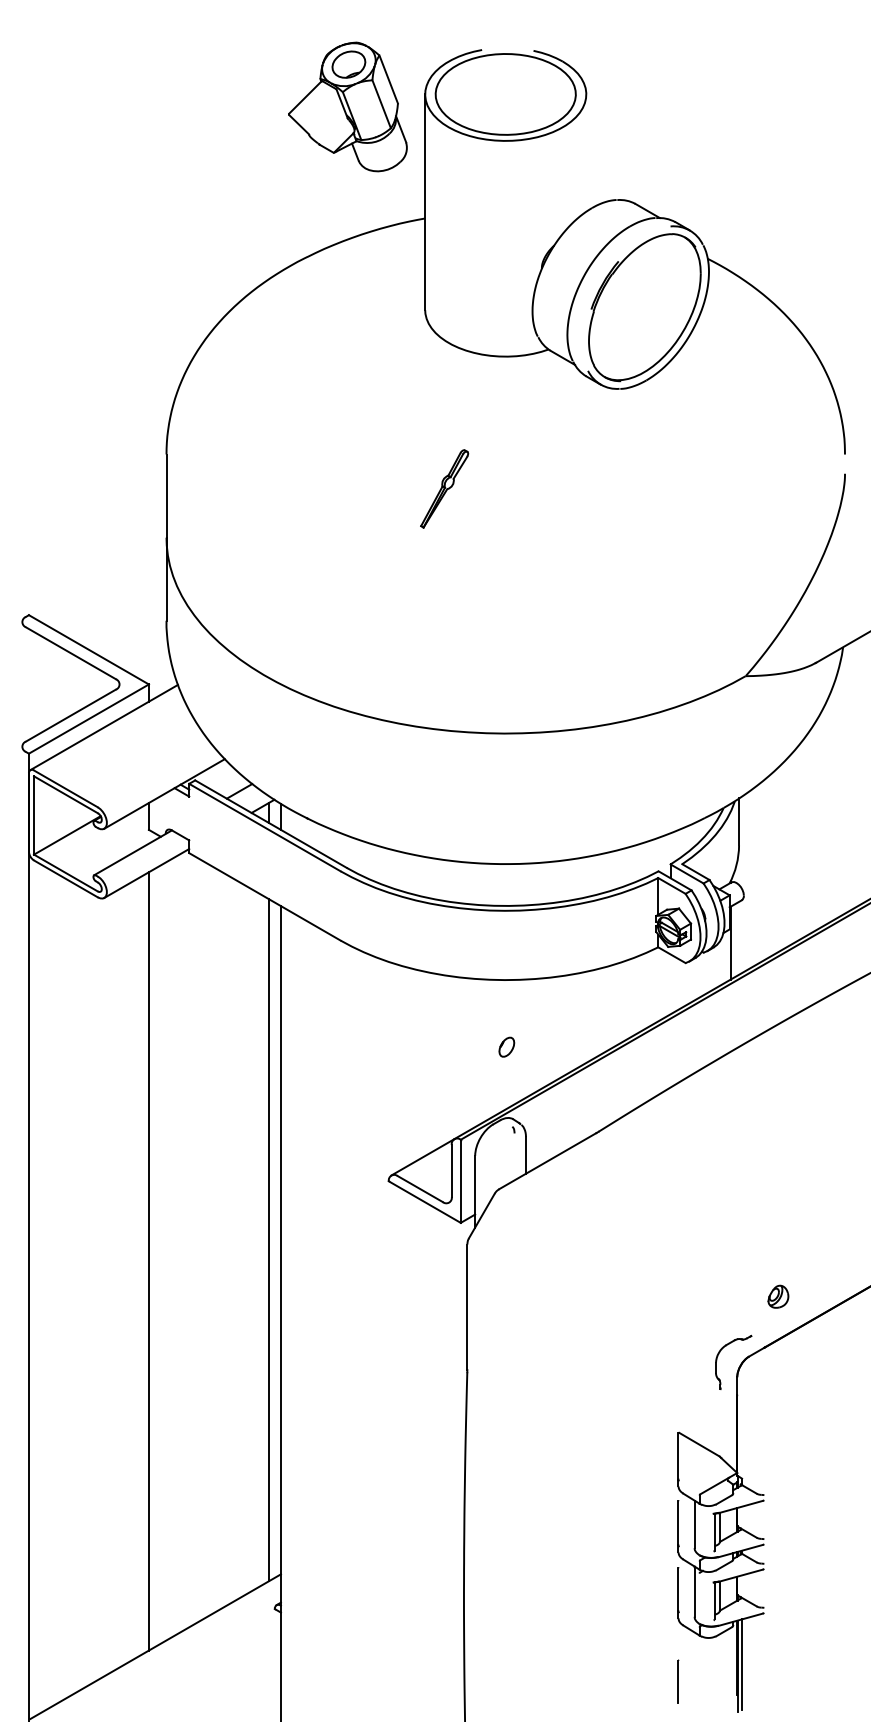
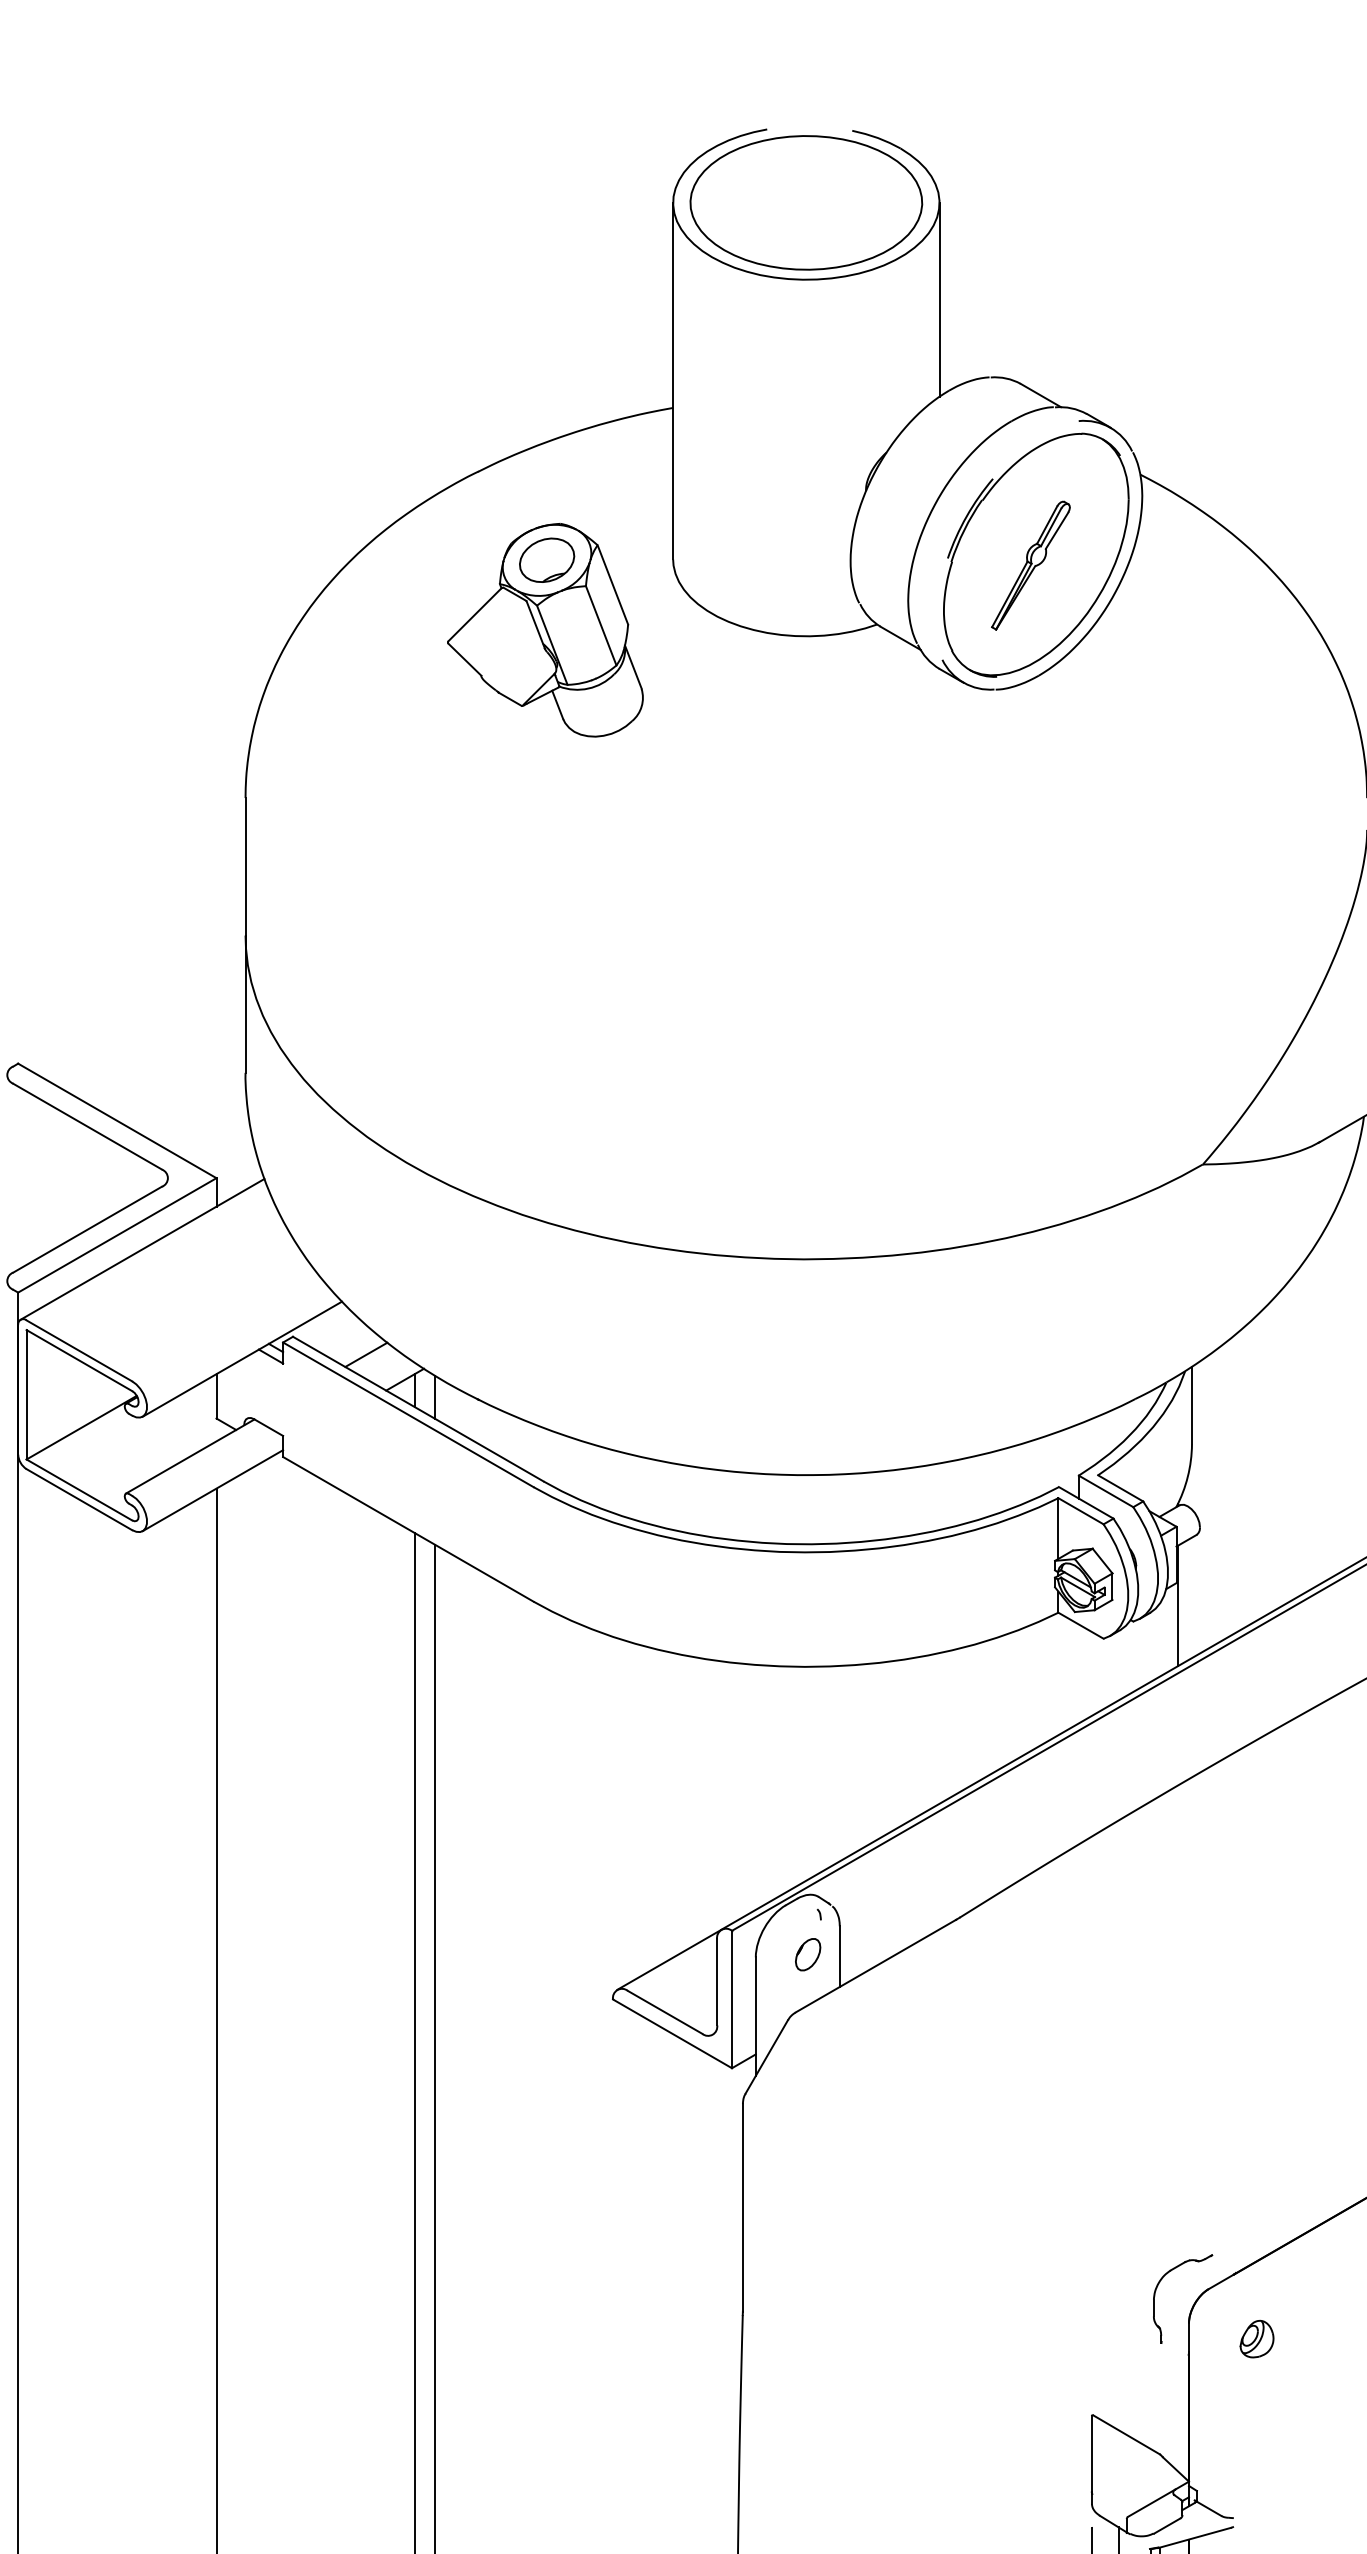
part: (347, 106) -> (544, 629), moved
line: (586, 152) -> (939, 298), added
part: (444, 488) -> (1030, 564), moved
part: (506, 1046) -> (807, 1953), moved
part: (778, 1296) -> (1257, 2338), moved

